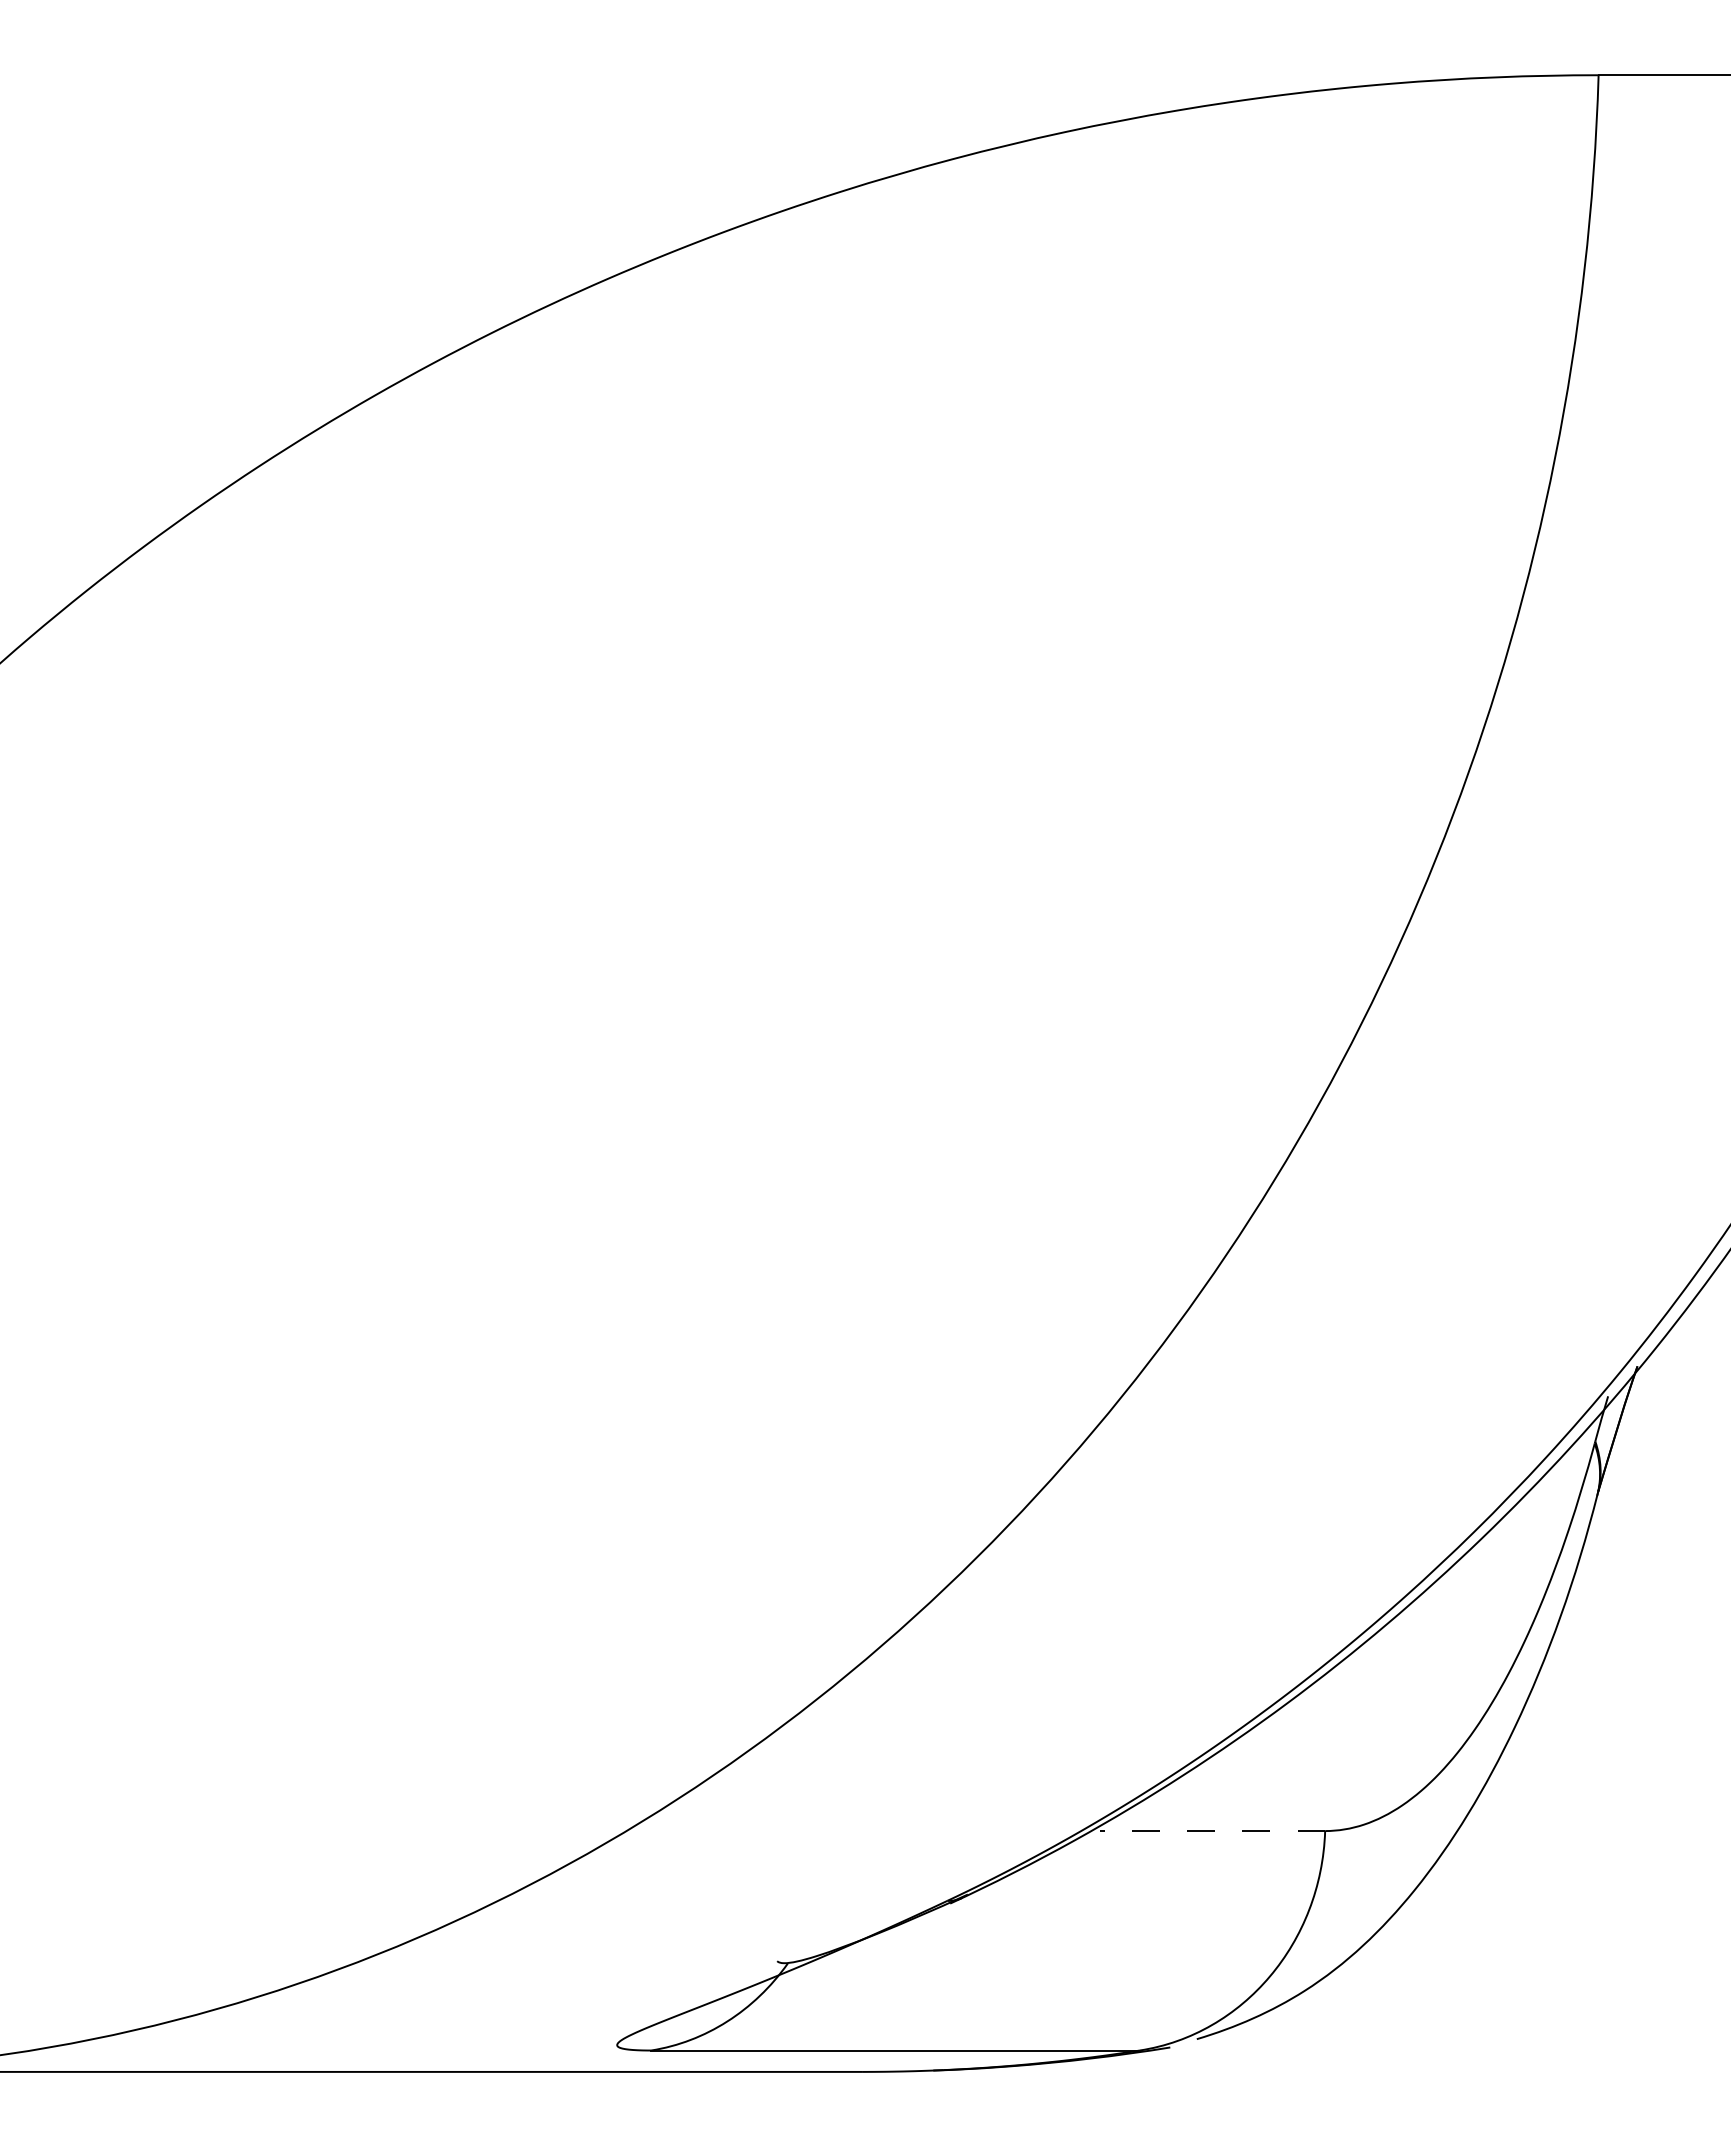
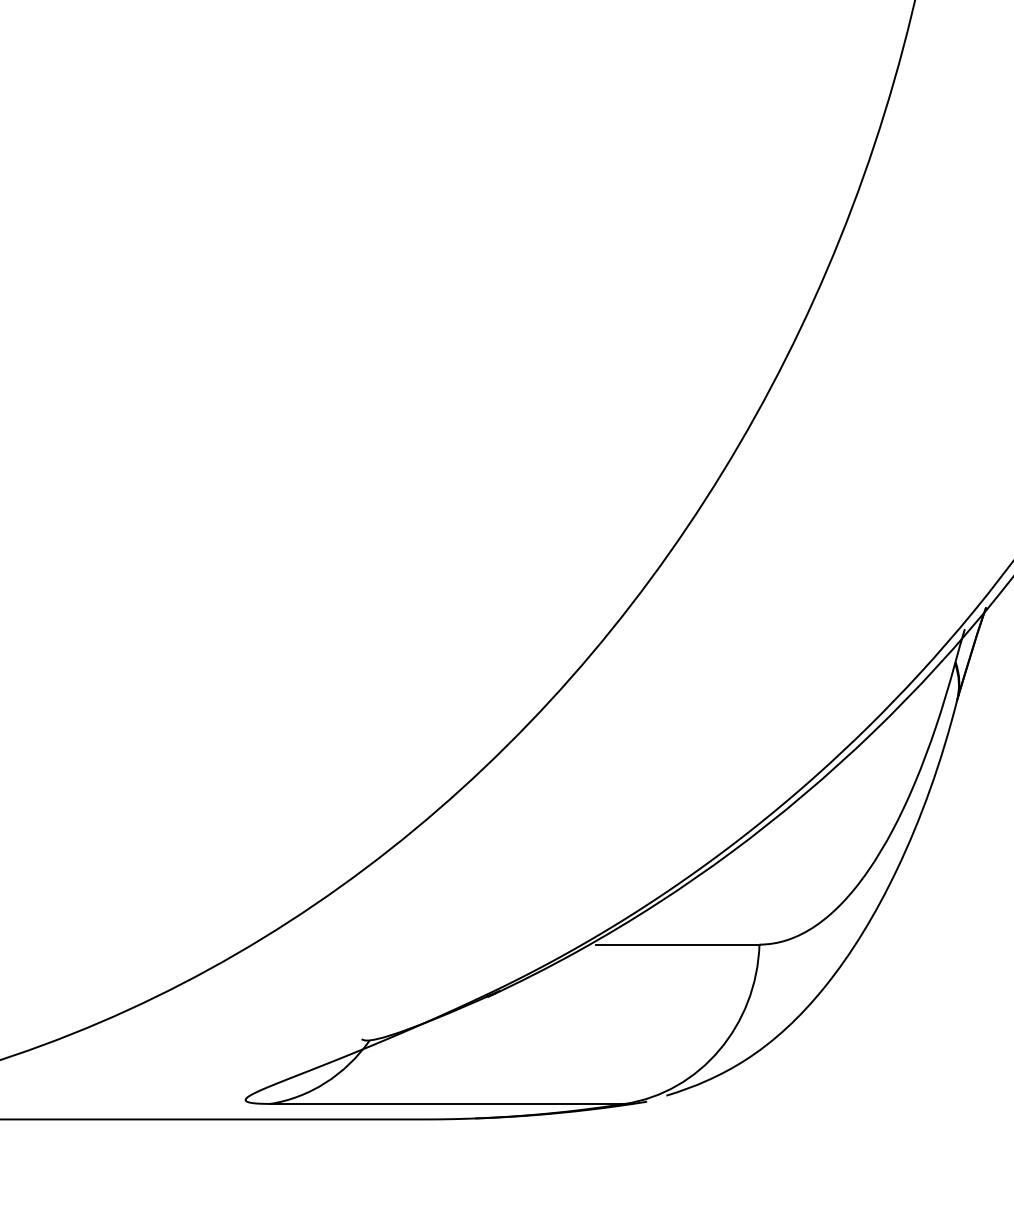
line: (1212, 1831) -> (677, 944), dashed -> solid

